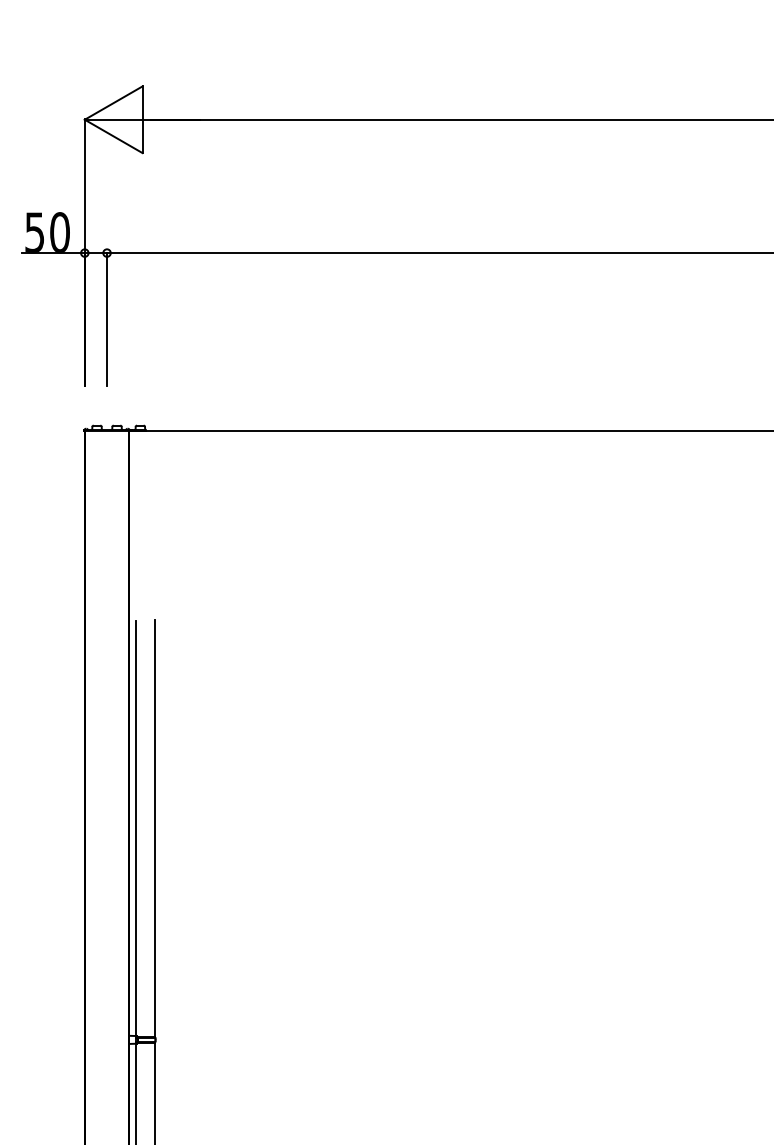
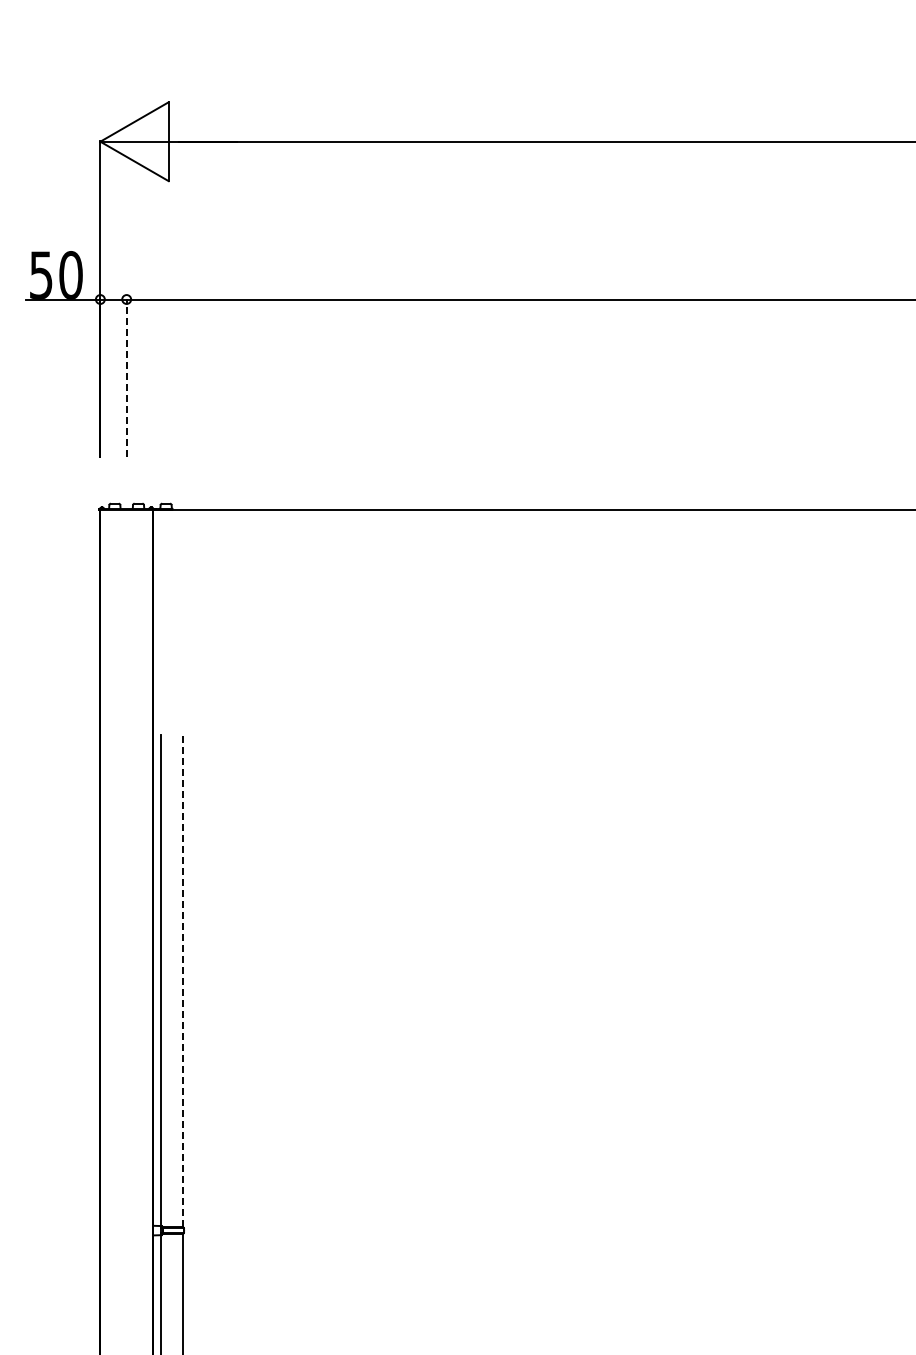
line: (106, 319) -> (126, 377), solid -> dashed
line: (154, 828) -> (182, 980), solid -> dashed

